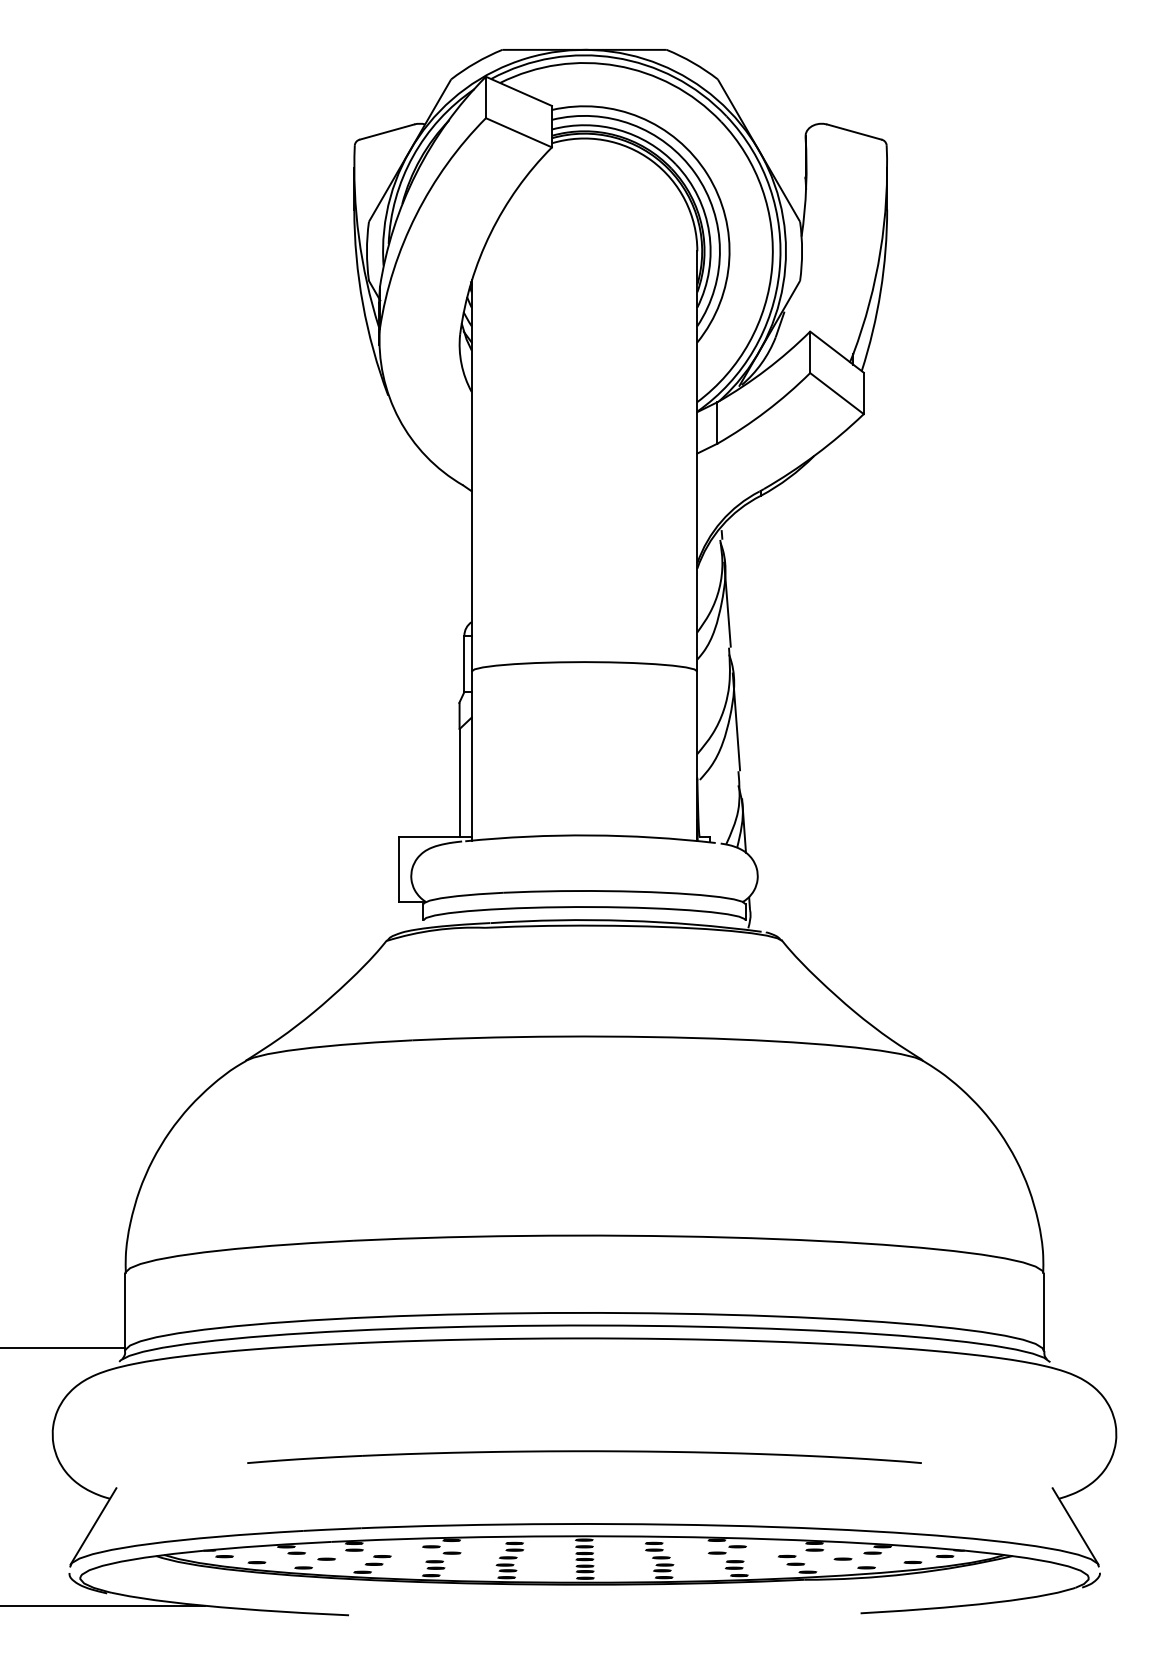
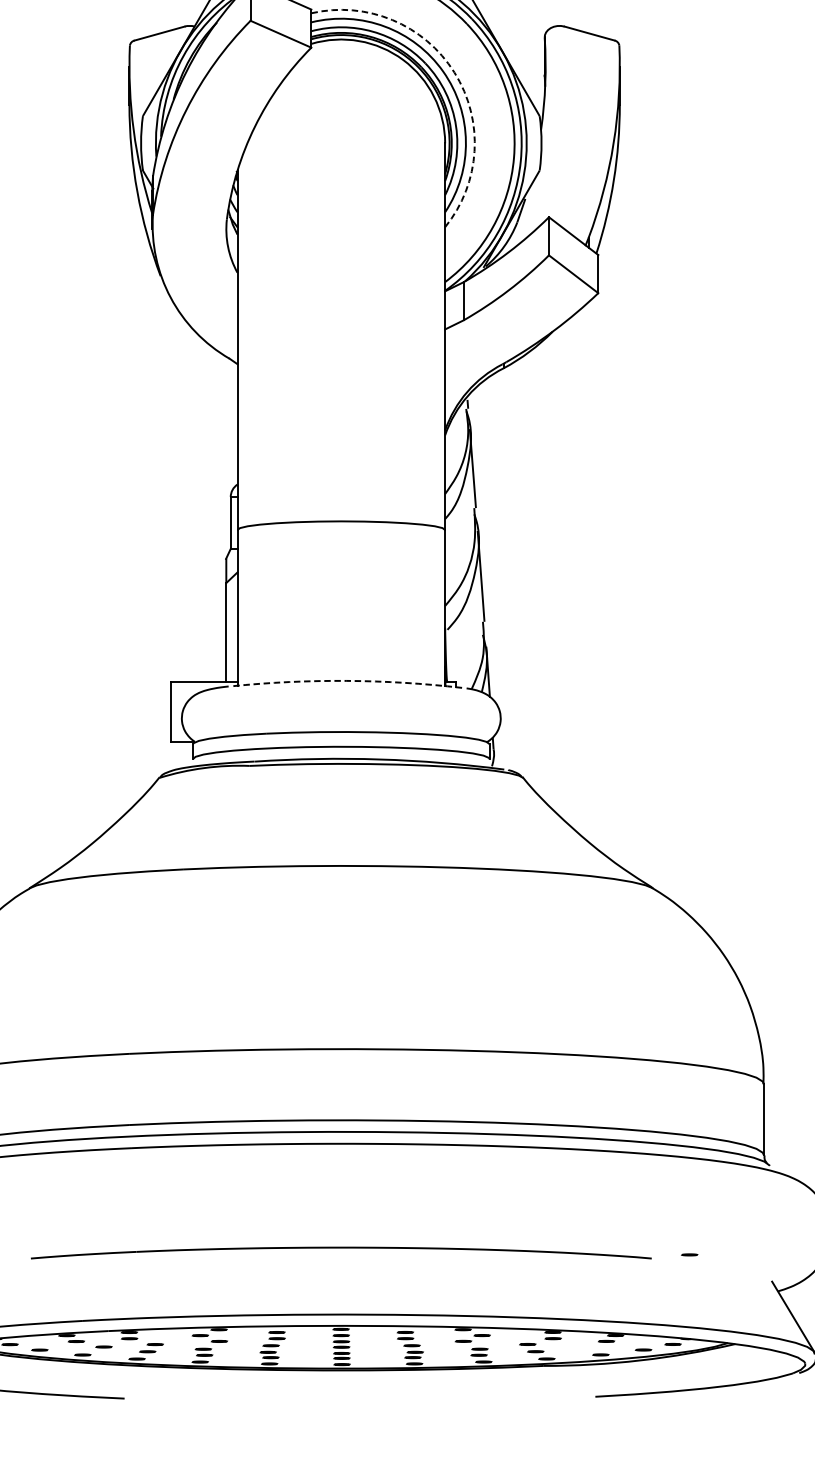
arc: (707, 174) -> (454, 72), solid -> dashed
arc: (590, 835) -> (346, 680), solid -> dashed
line: (842, 1558) -> (689, 1254), moved

